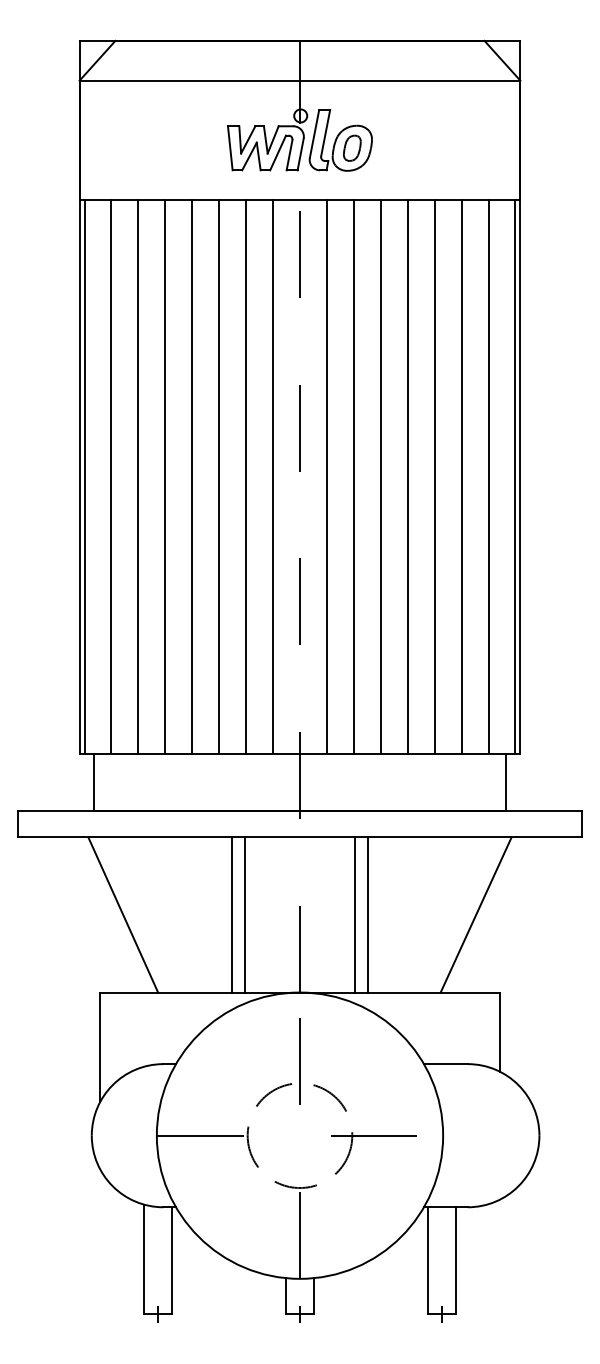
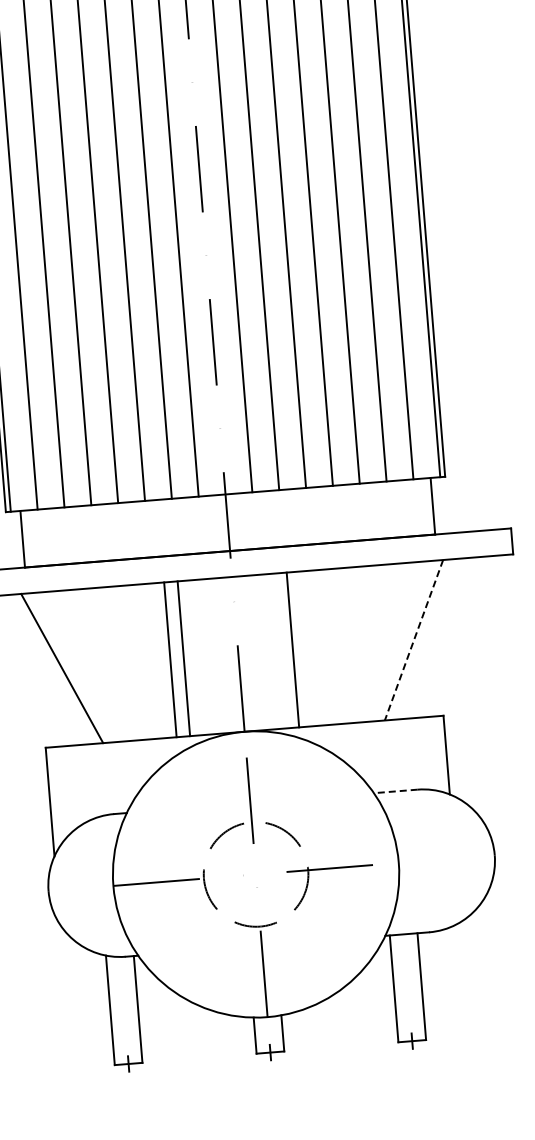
line: (368, 914) -> (306, 648), removed
line: (475, 915) -> (413, 640), solid -> dashed
line: (445, 1064) -> (395, 791), solid -> dashed

